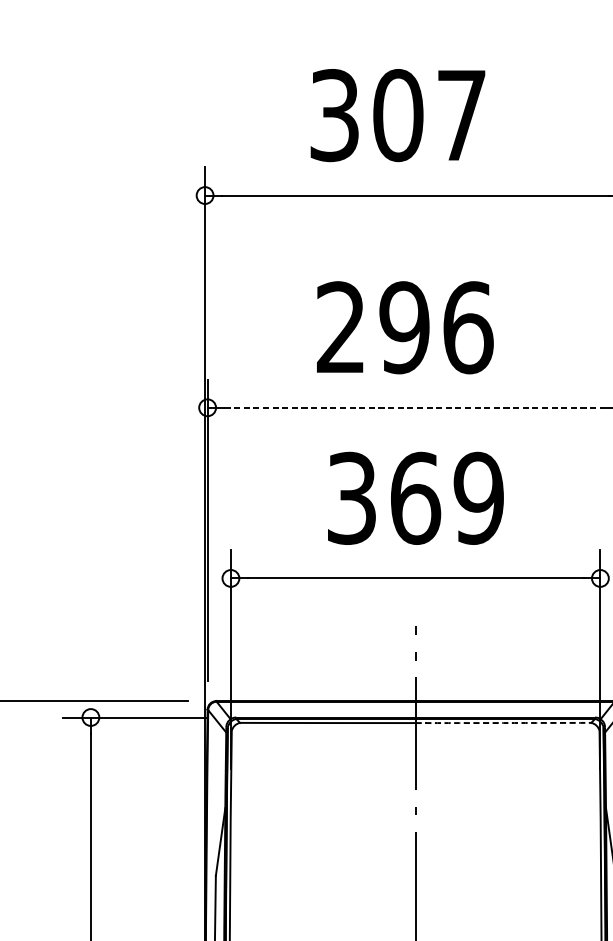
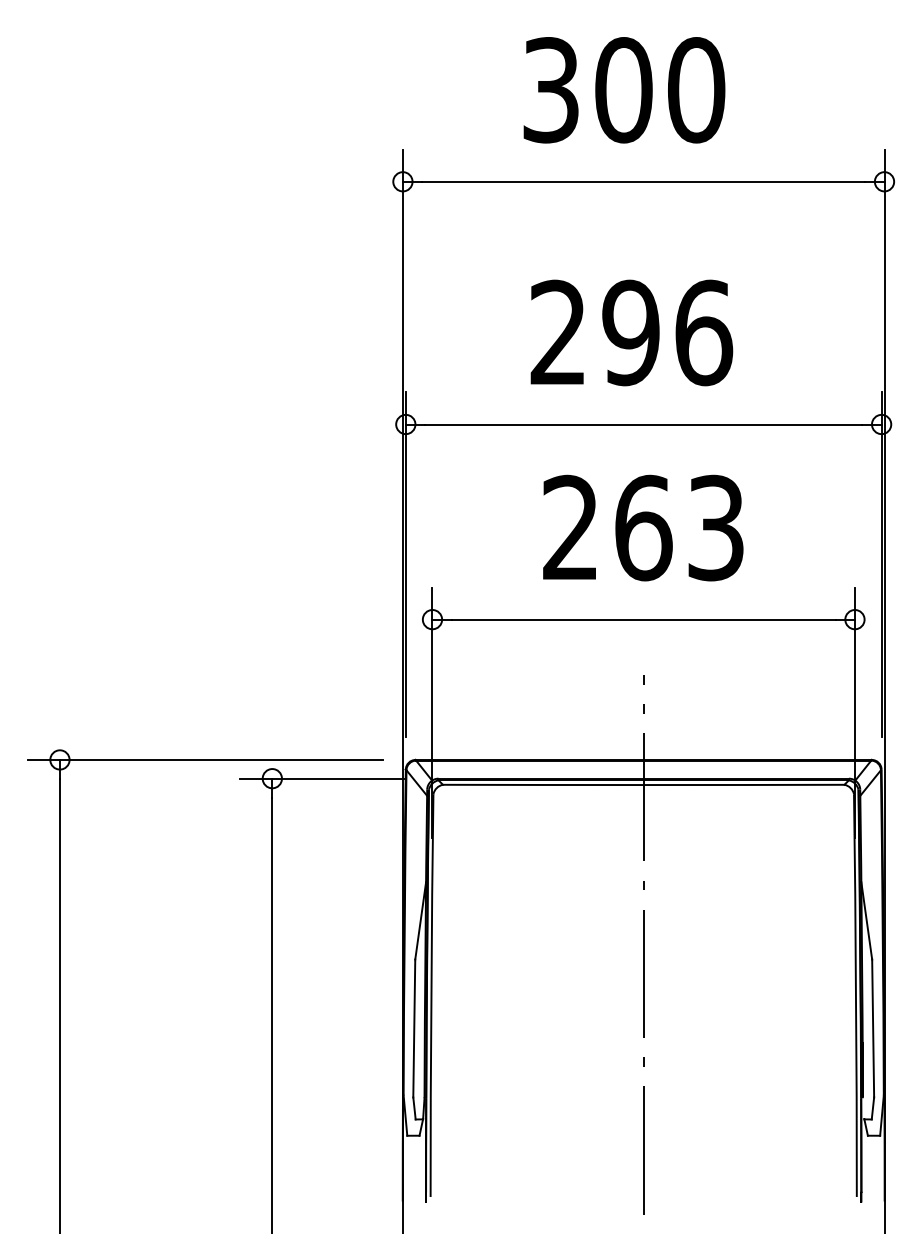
text: (461, 115) -> (696, 90), 307 -> 300
line: (415, 407) -> (643, 424), dashed -> solid
text: (415, 497) -> (643, 527), 369 -> 263
arc: (503, 722) -> (744, 784), dashed -> solid

